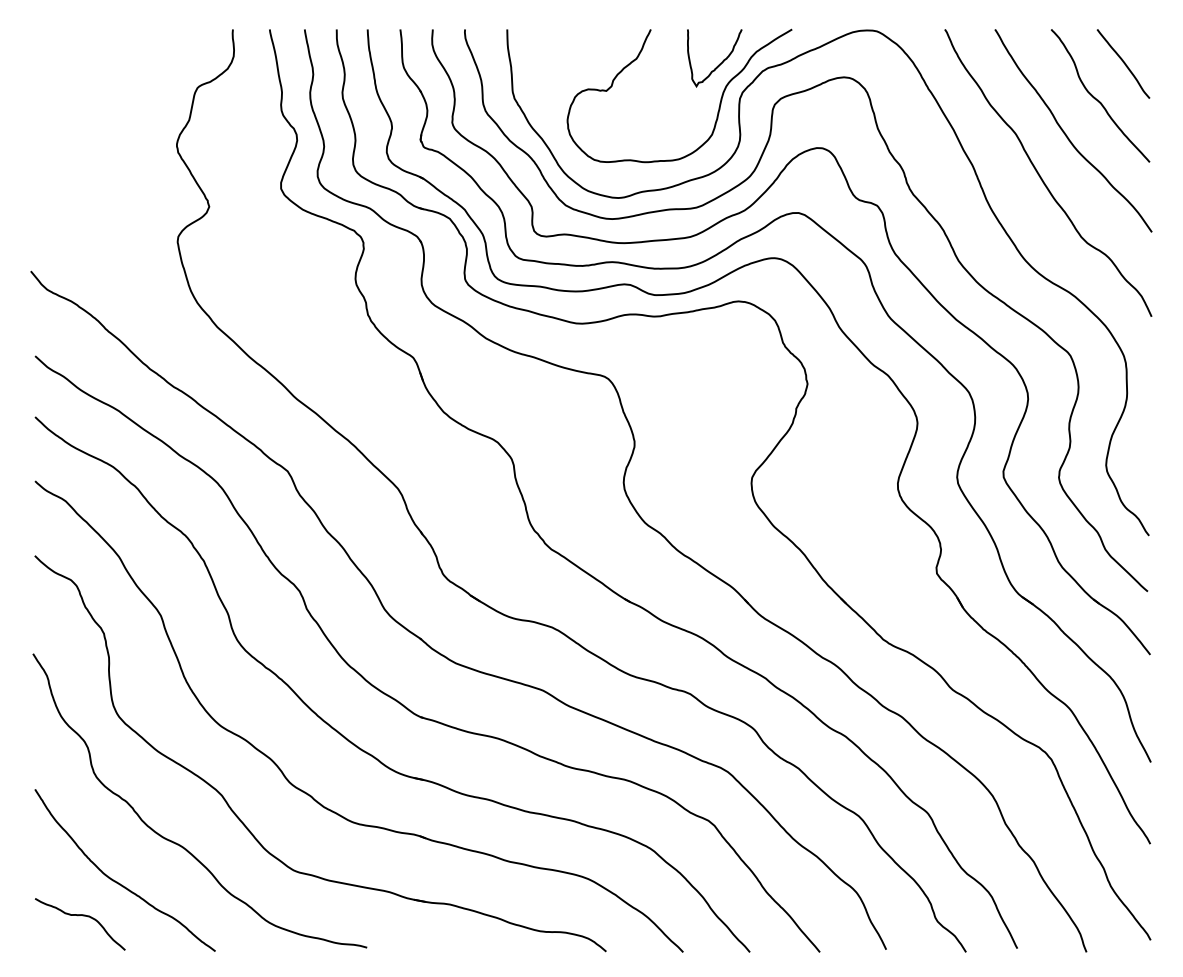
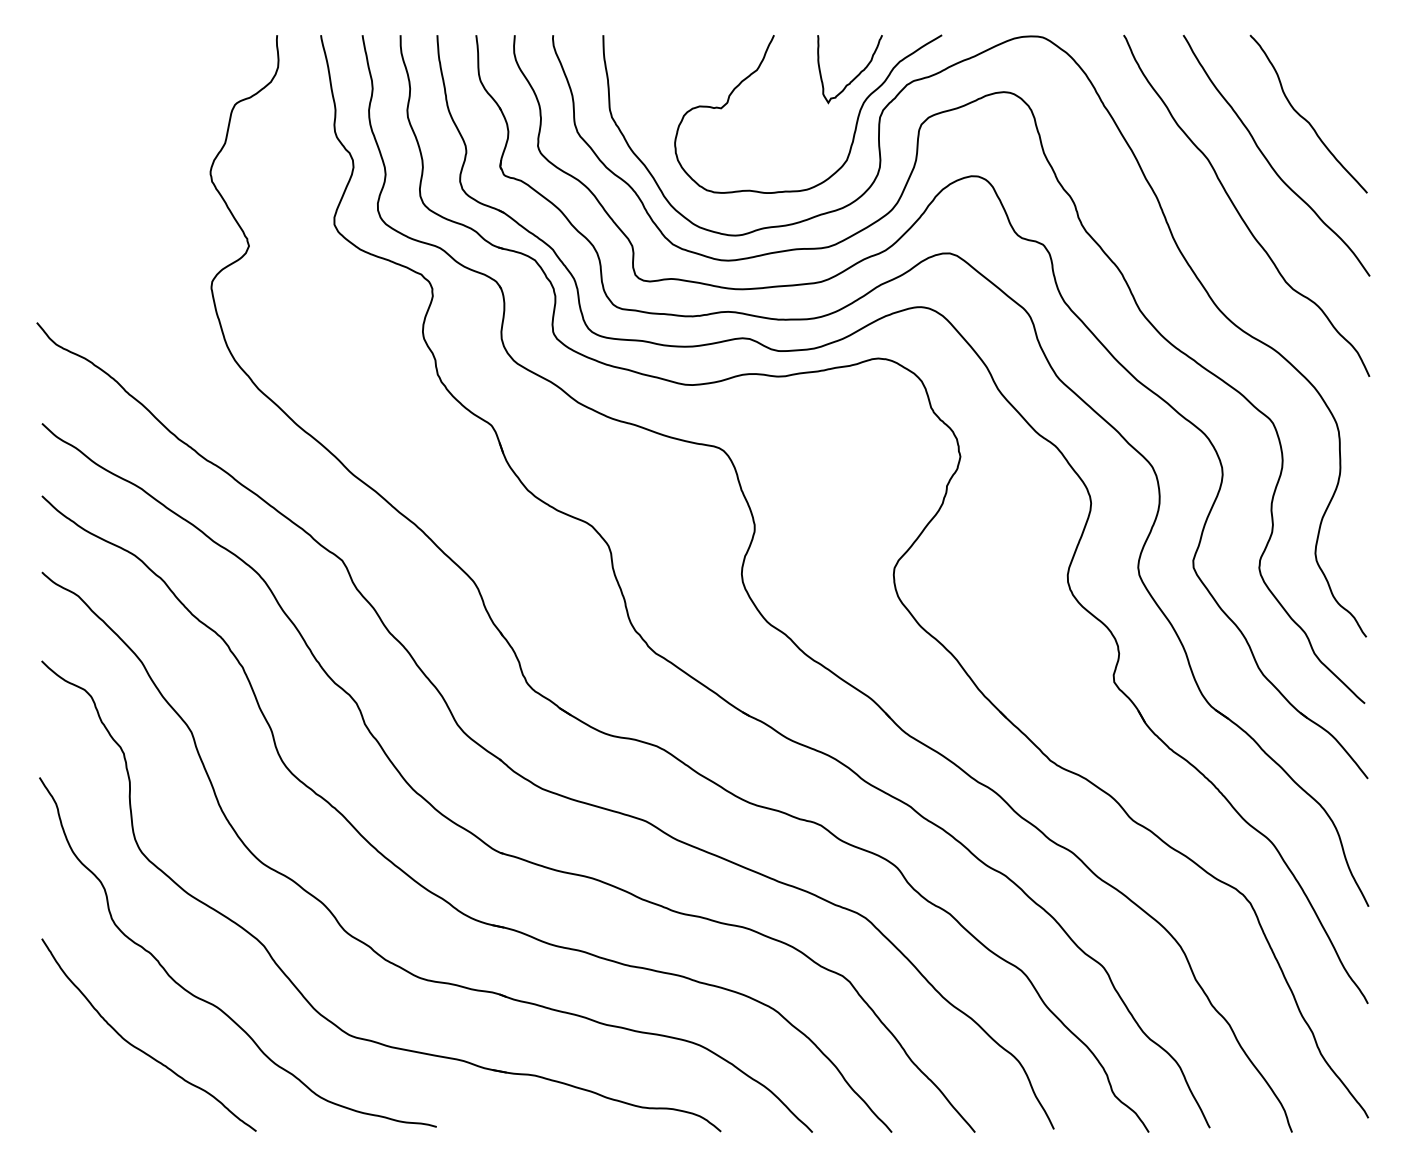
curve: (1123, 63) -> (1336, 75), removed
curve: (78, 916) -> (93, 1089), removed

